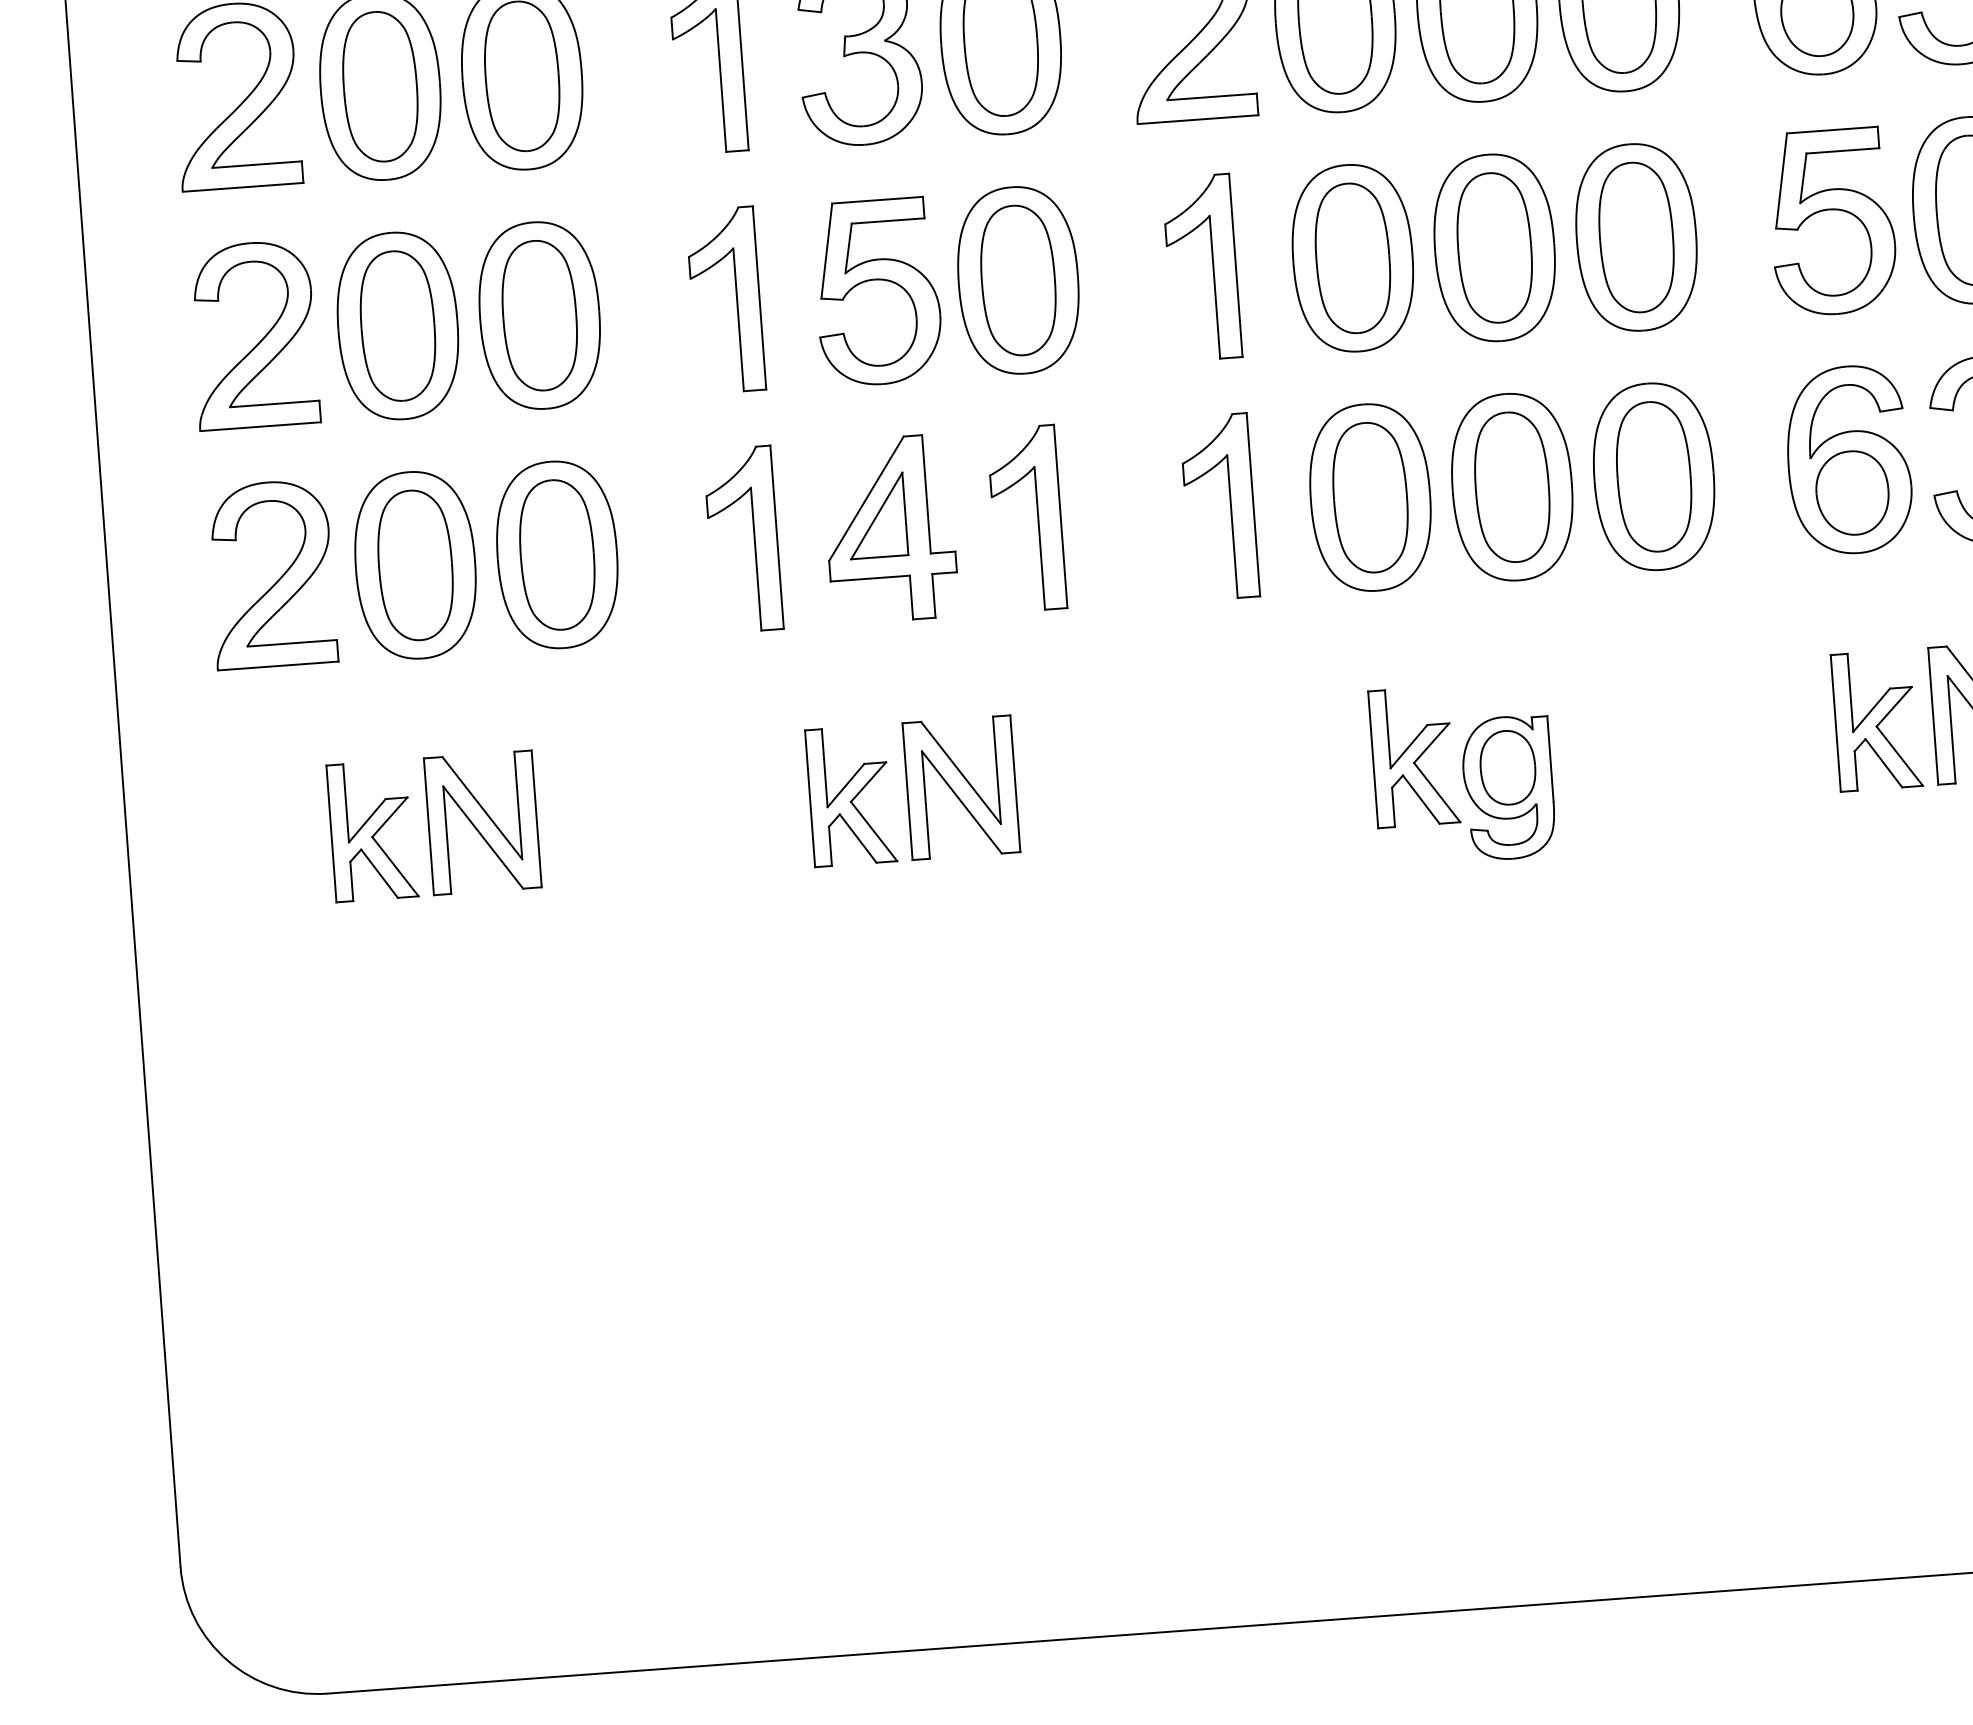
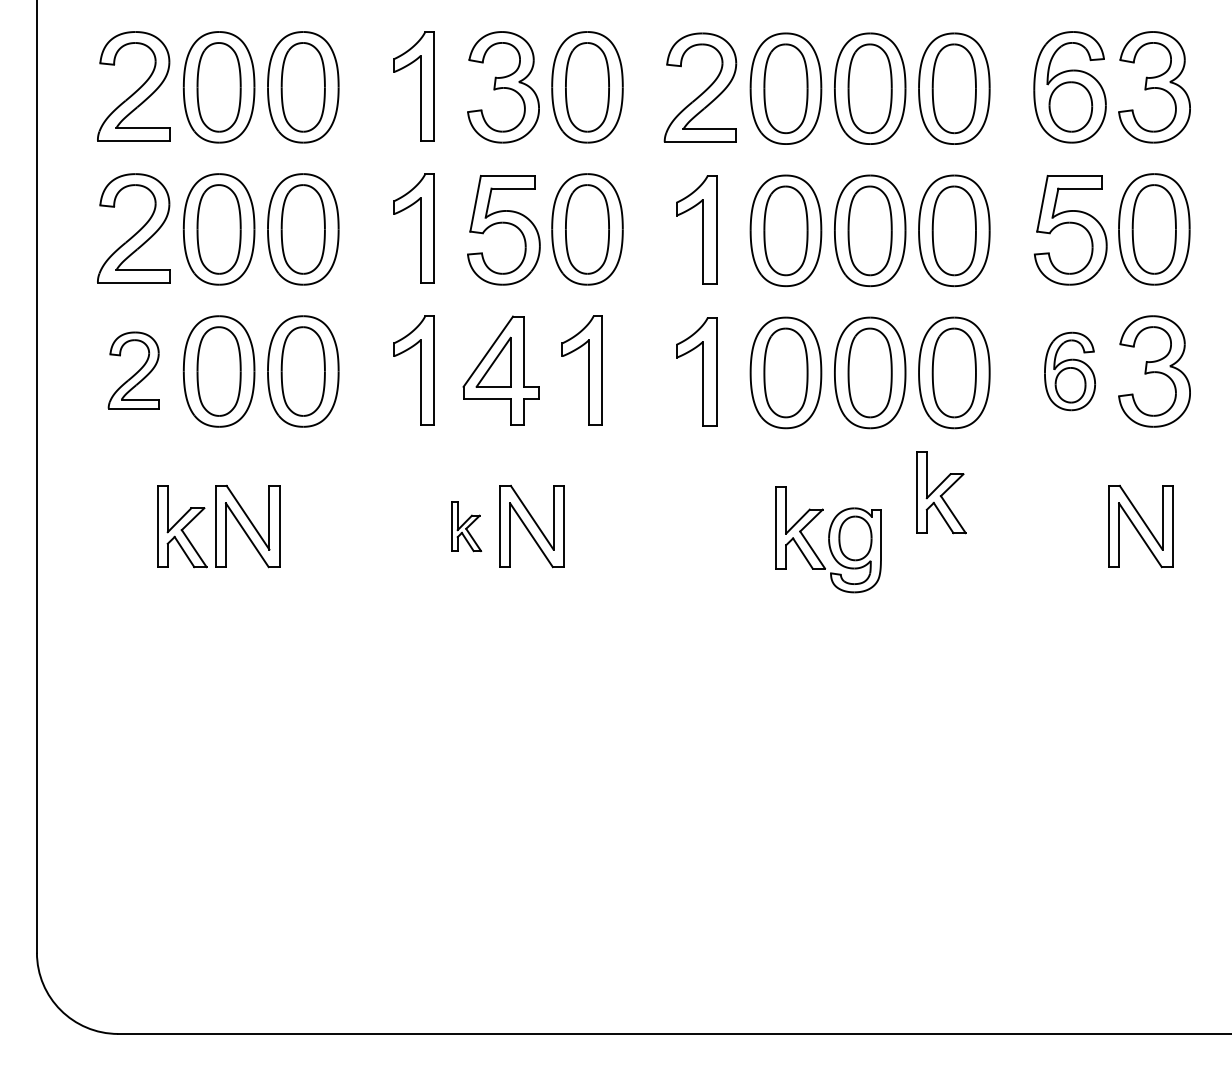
part: (1847, 460) -> (1069, 371), size x0.7
part: (271, 574) -> (133, 370), size x0.7
part: (1877, 720) -> (941, 492), moved
part: (851, 795) -> (466, 526), size x0.6

